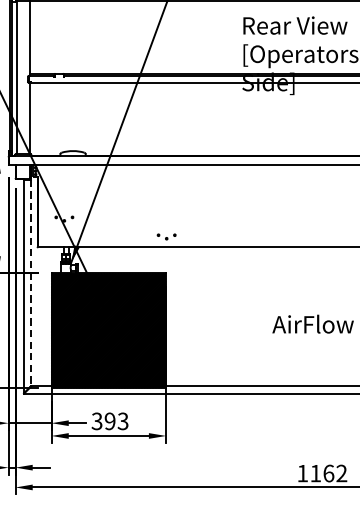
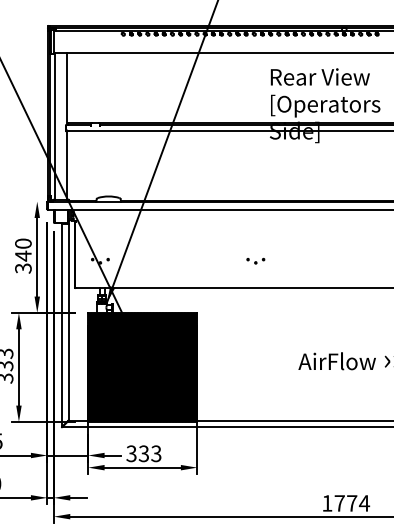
part: (166, 236) -> (255, 260), moved
line: (30, 283) -> (68, 322), dashed -> solid
text: (109, 421) -> (143, 453), 393 -> 333
text: (329, 473) -> (352, 503), 1162 -> 1774

